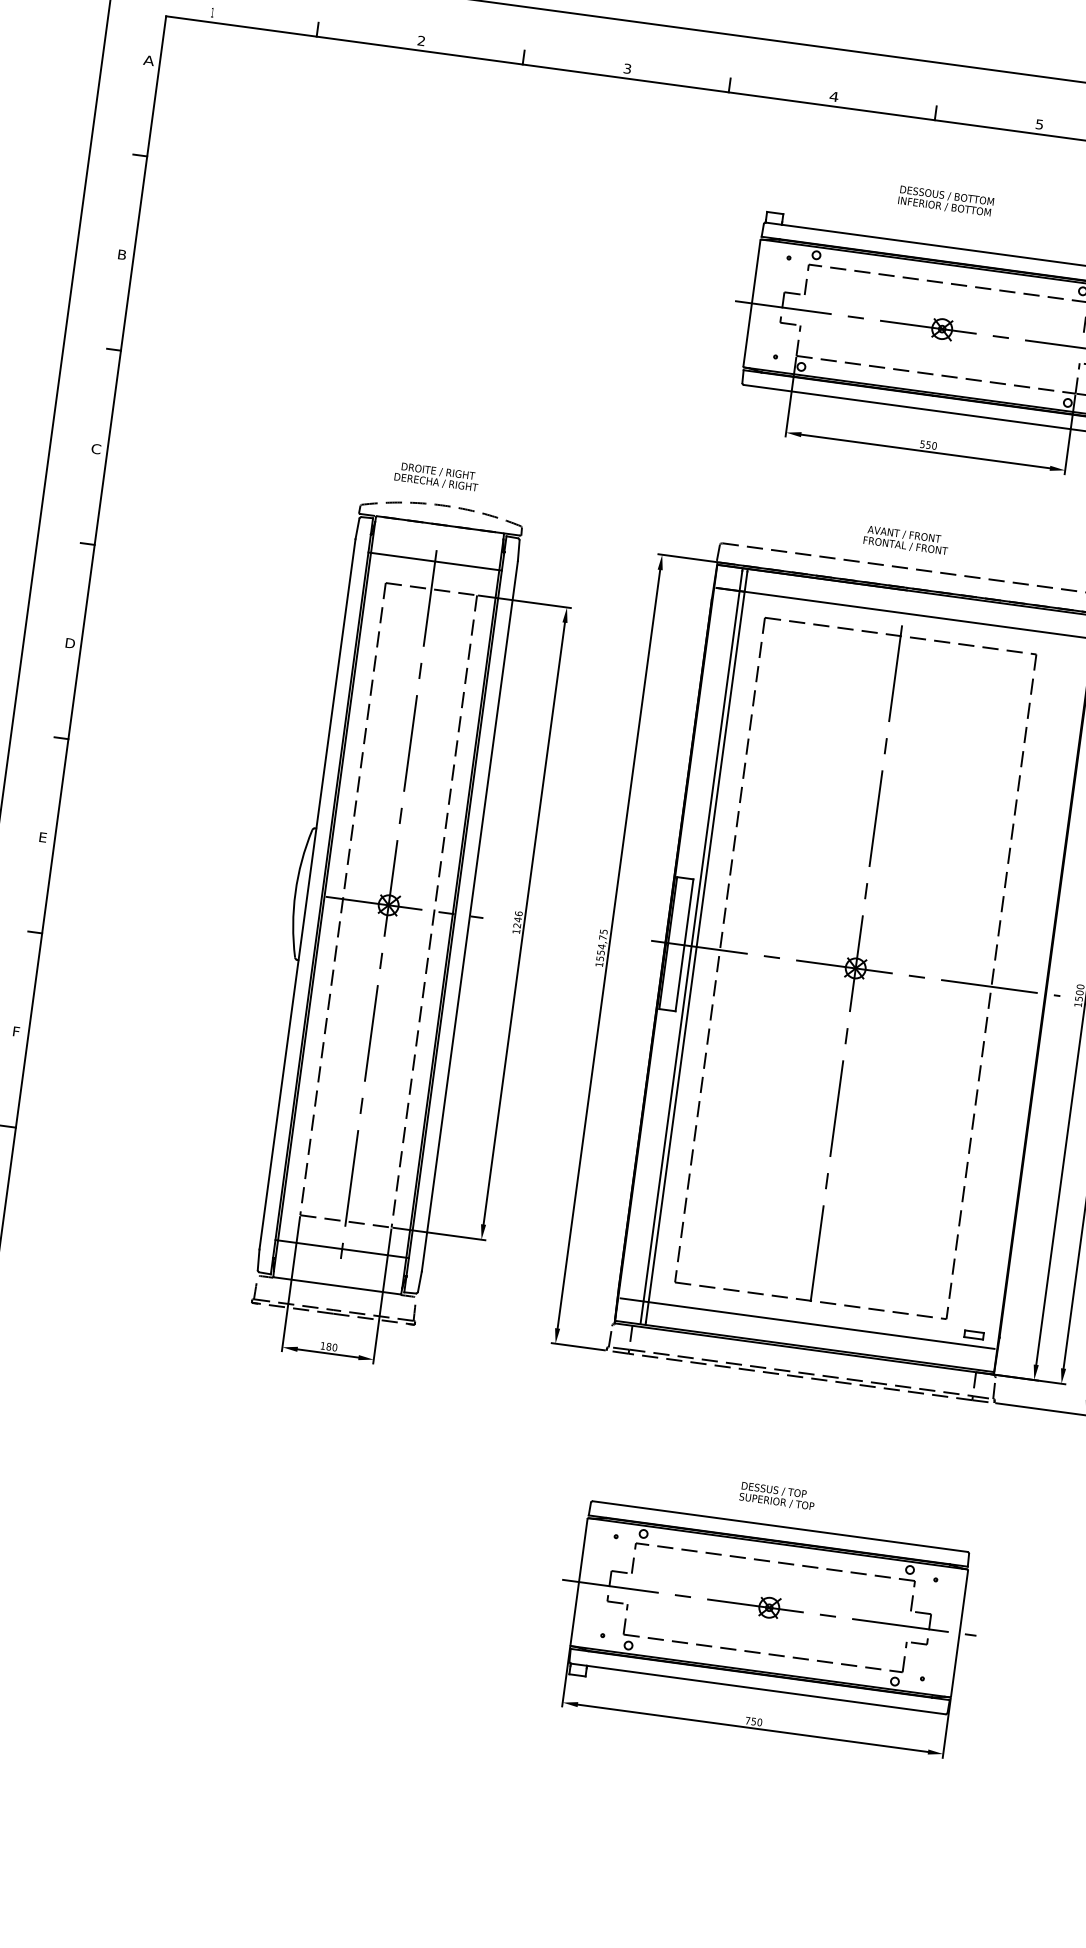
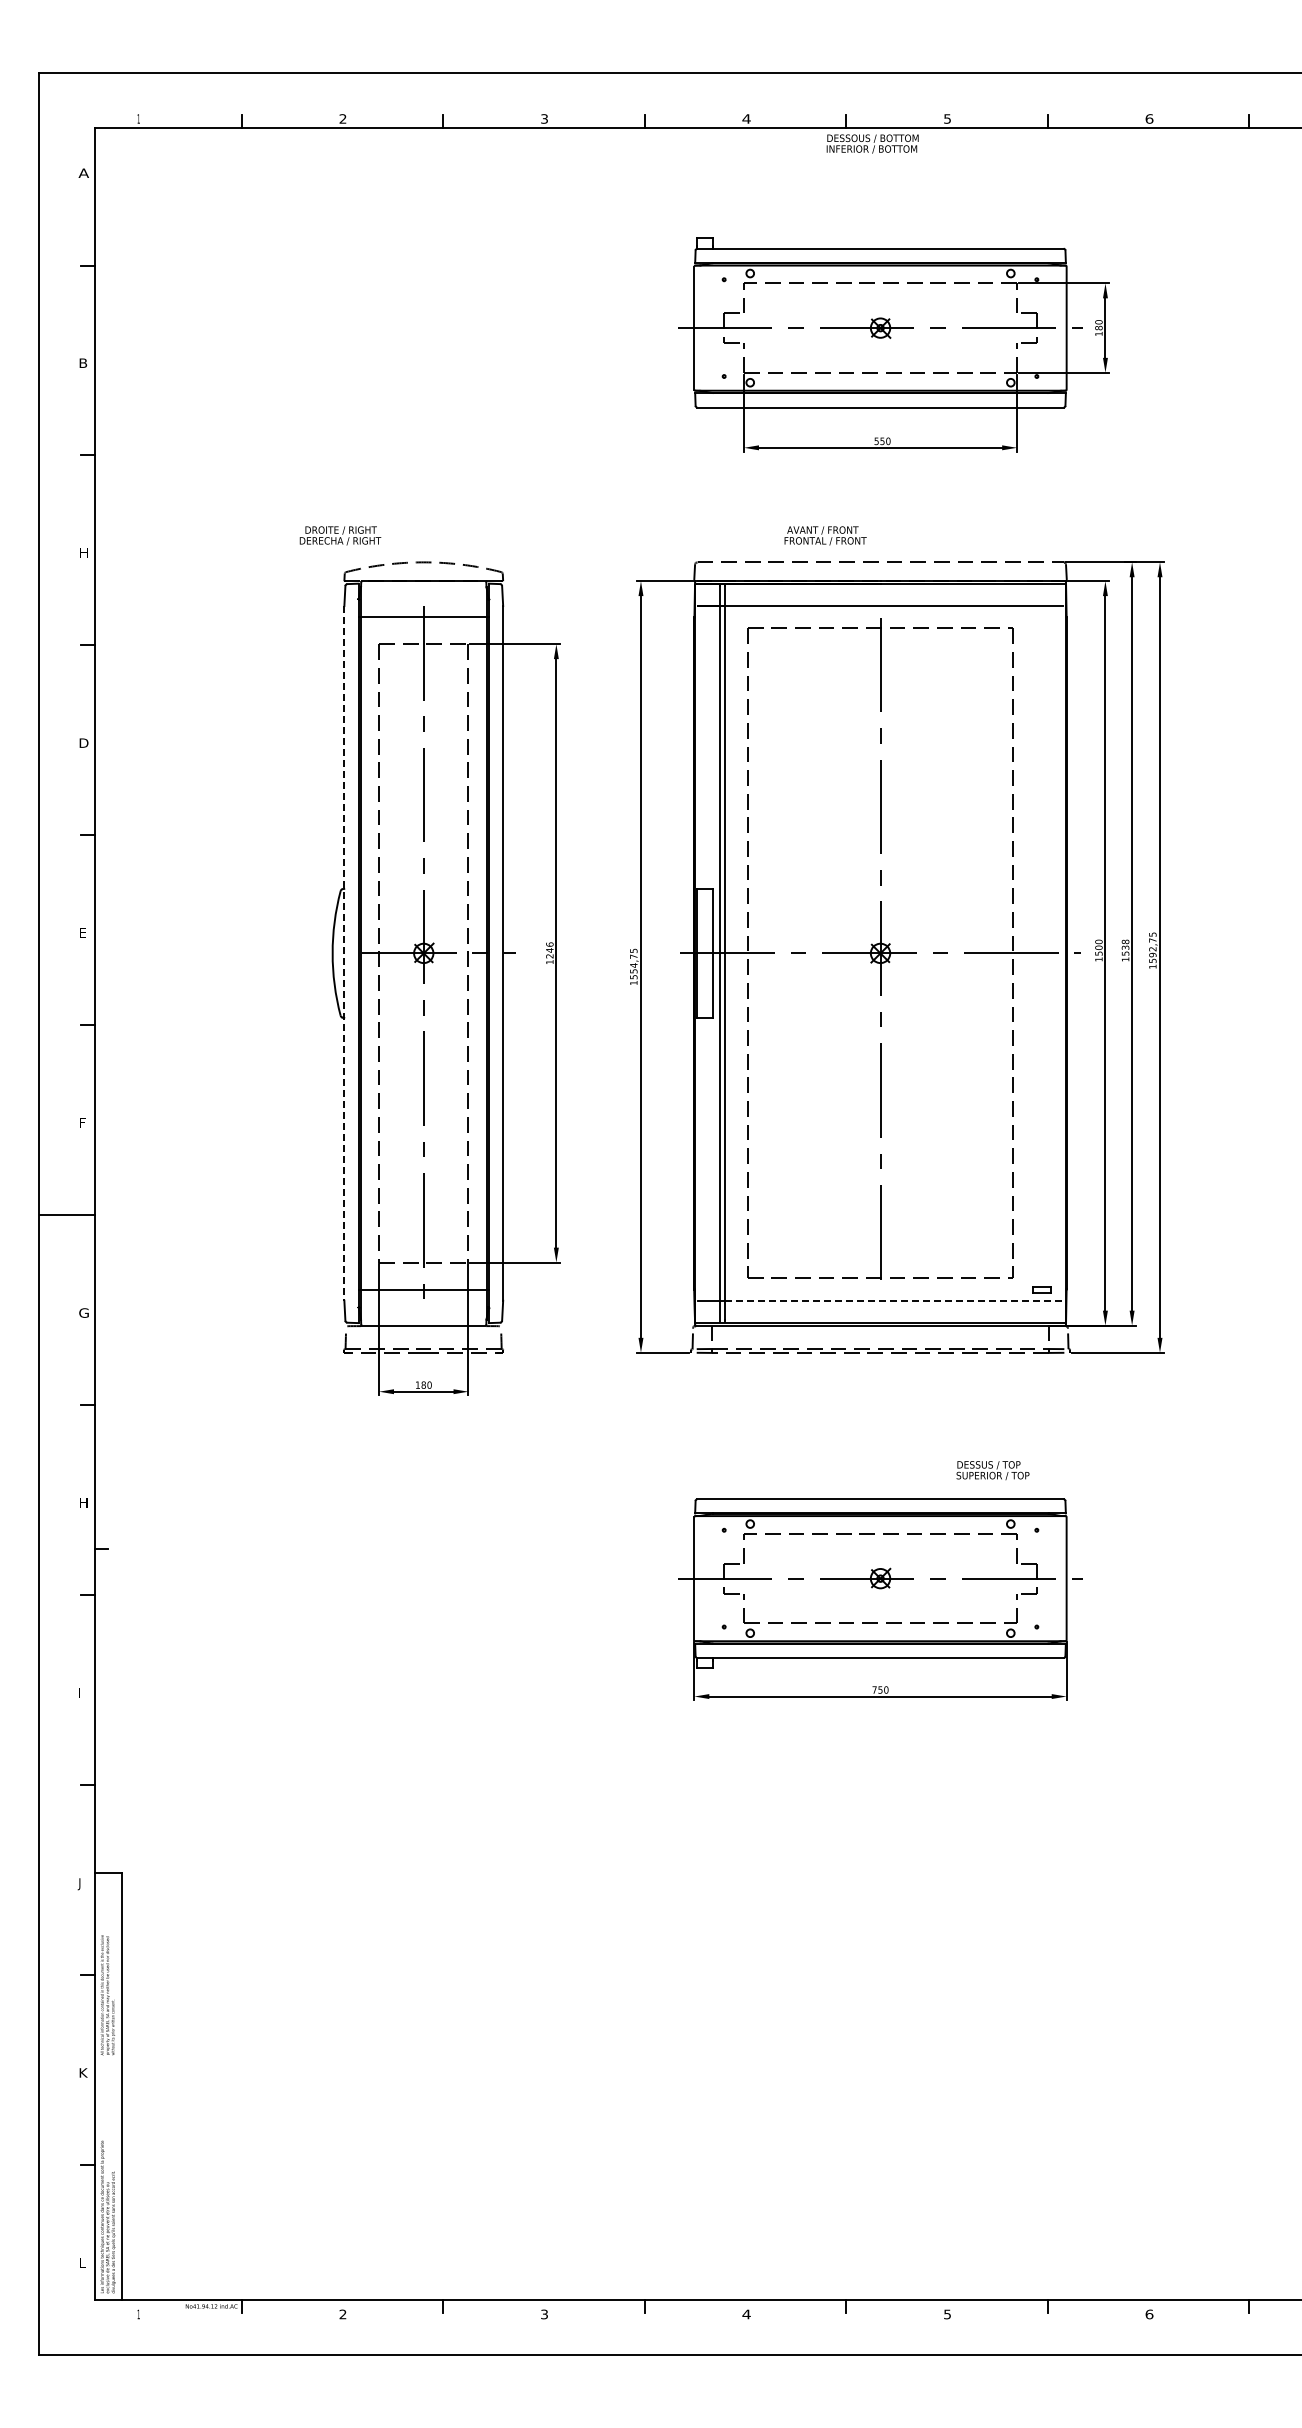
text: (945, 200) -> (872, 143), moved
text: (96, 449) -> (83, 553), C -> H
text: (436, 476) -> (340, 535), moved
text: (906, 540) -> (825, 535), moved
line: (307, 894) -> (344, 953), solid -> dashed
line: (822, 1325) -> (894, 1300), solid -> dashed
text: (777, 1496) -> (992, 1470), moved

